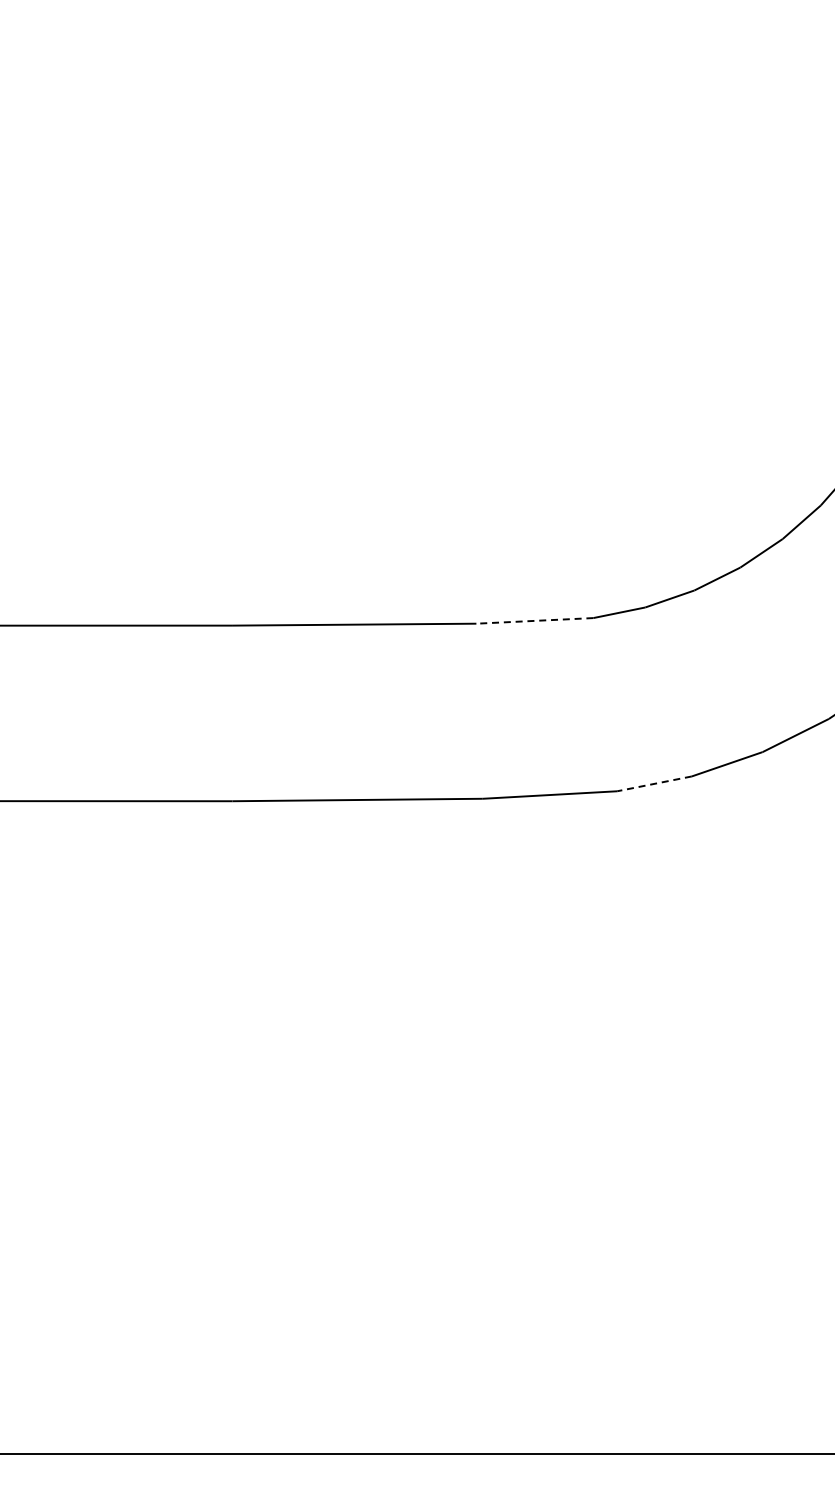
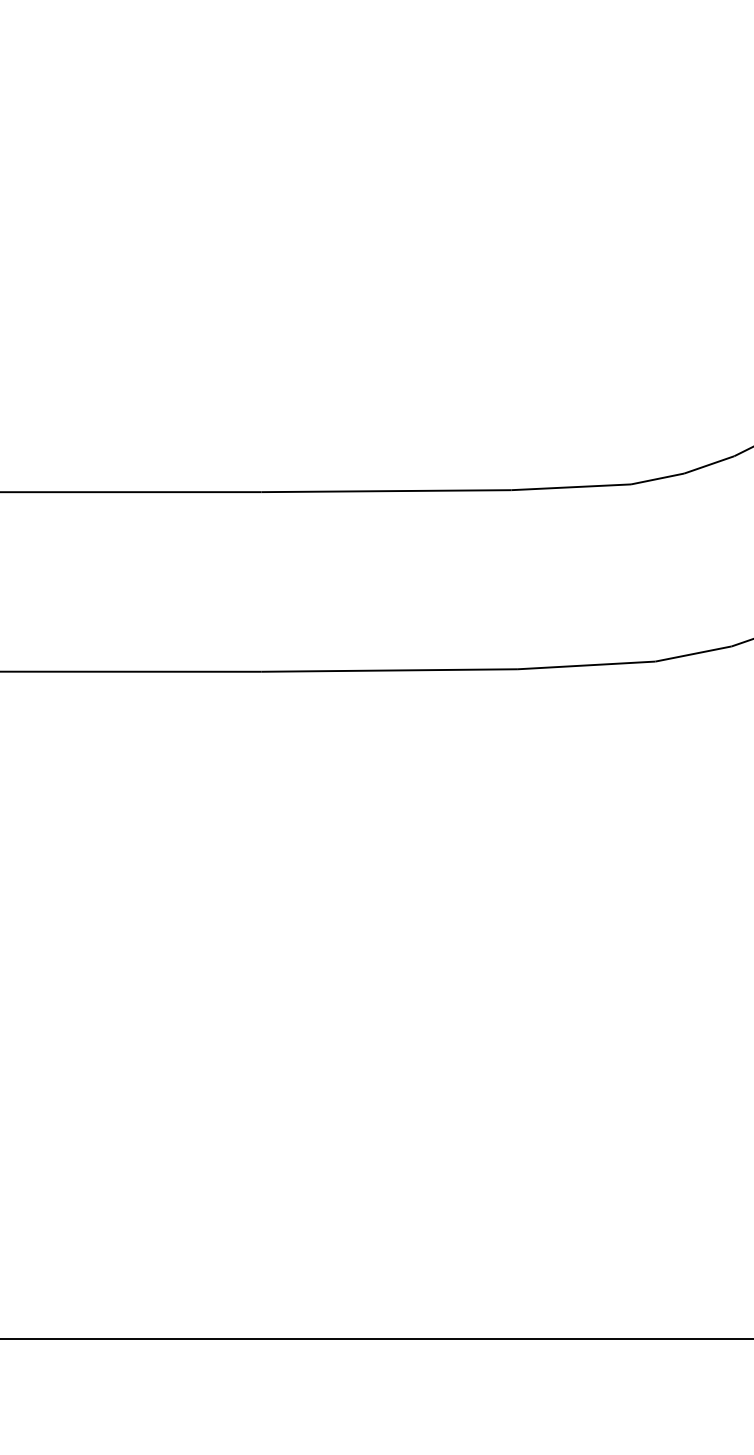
line: (534, 620) -> (570, 486), dashed -> solid
line: (654, 783) -> (693, 653), dashed -> solid

